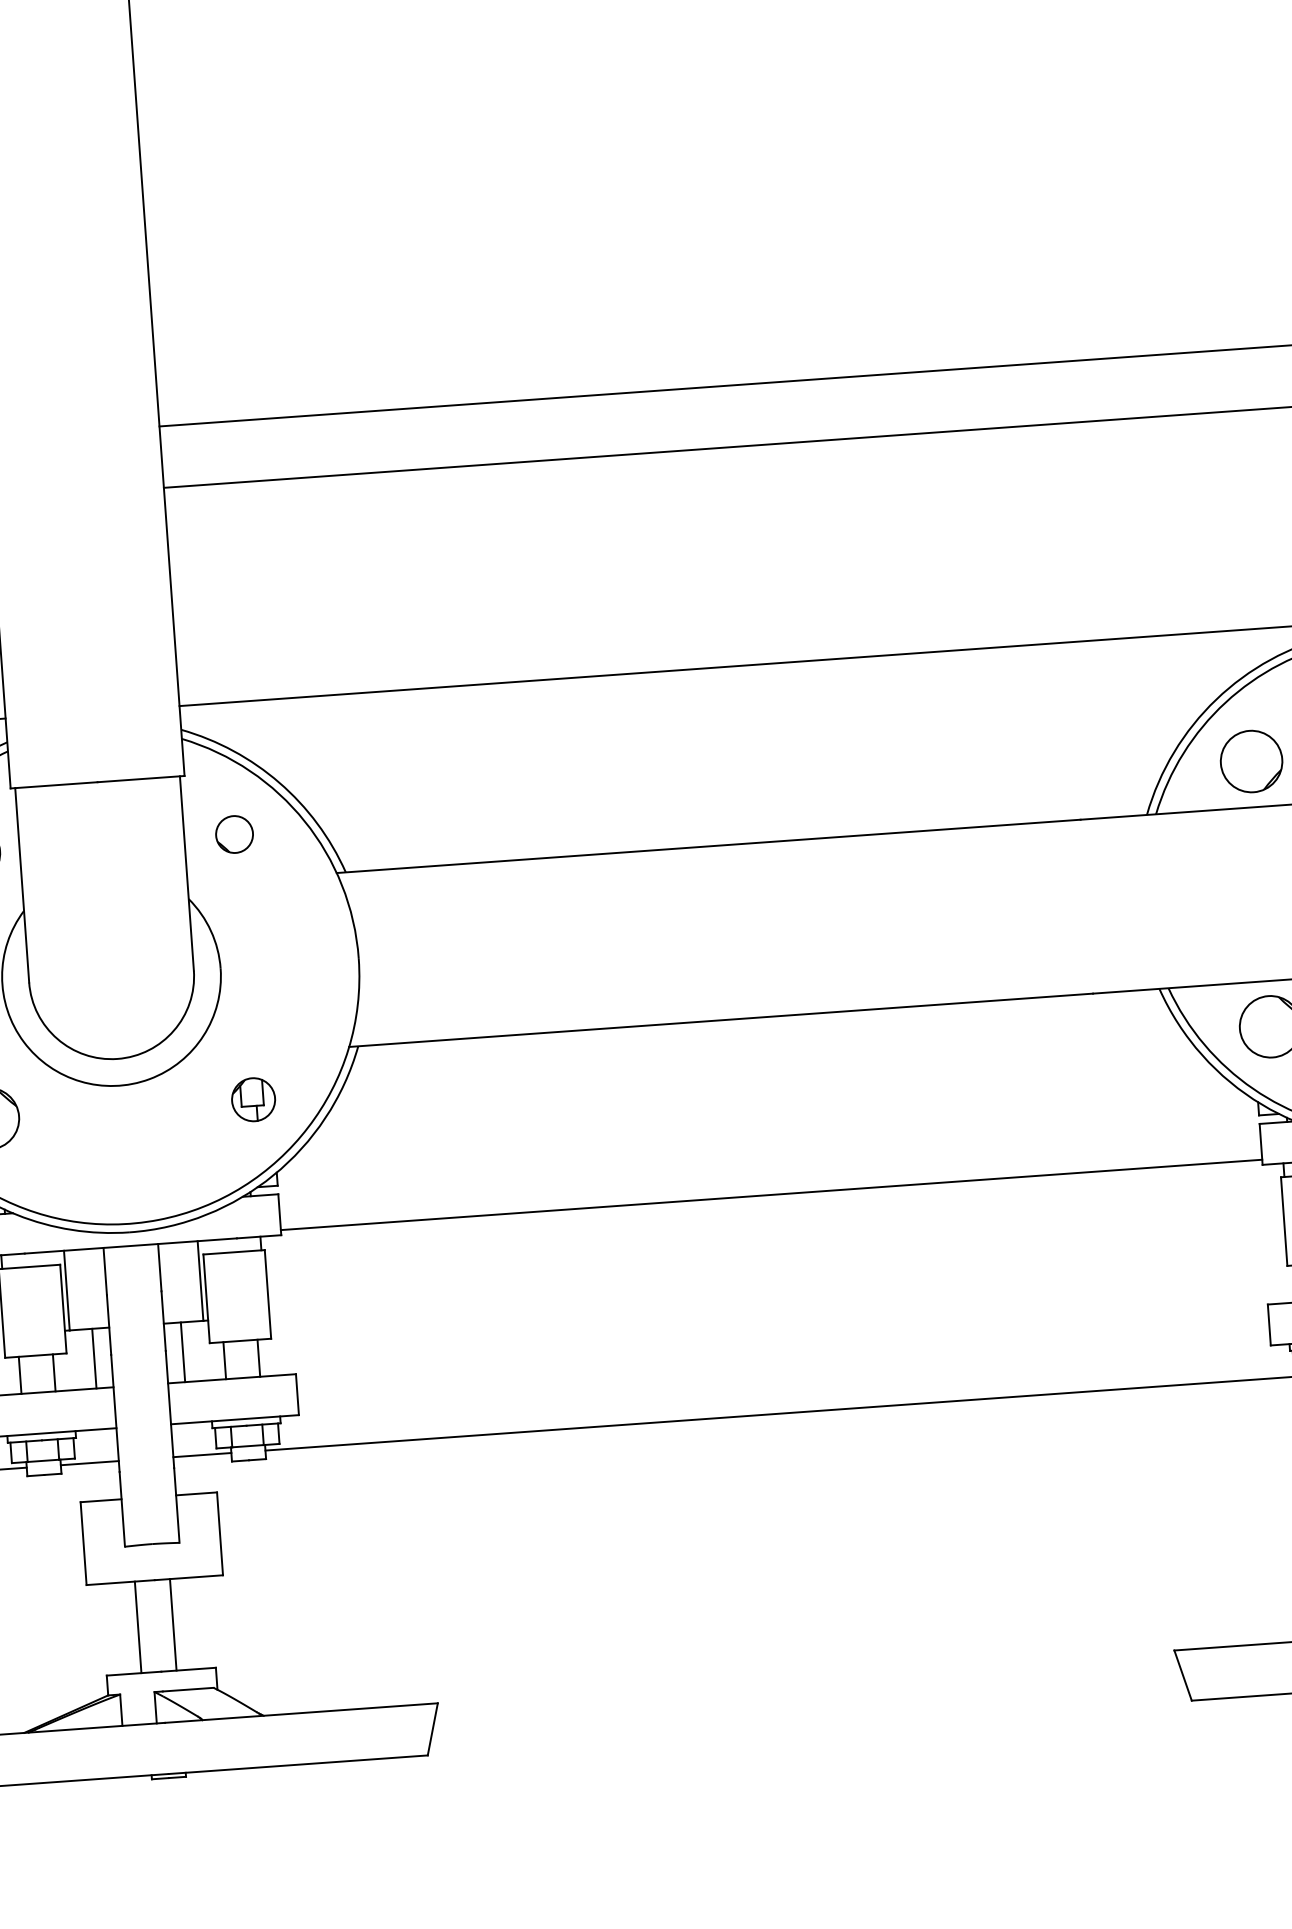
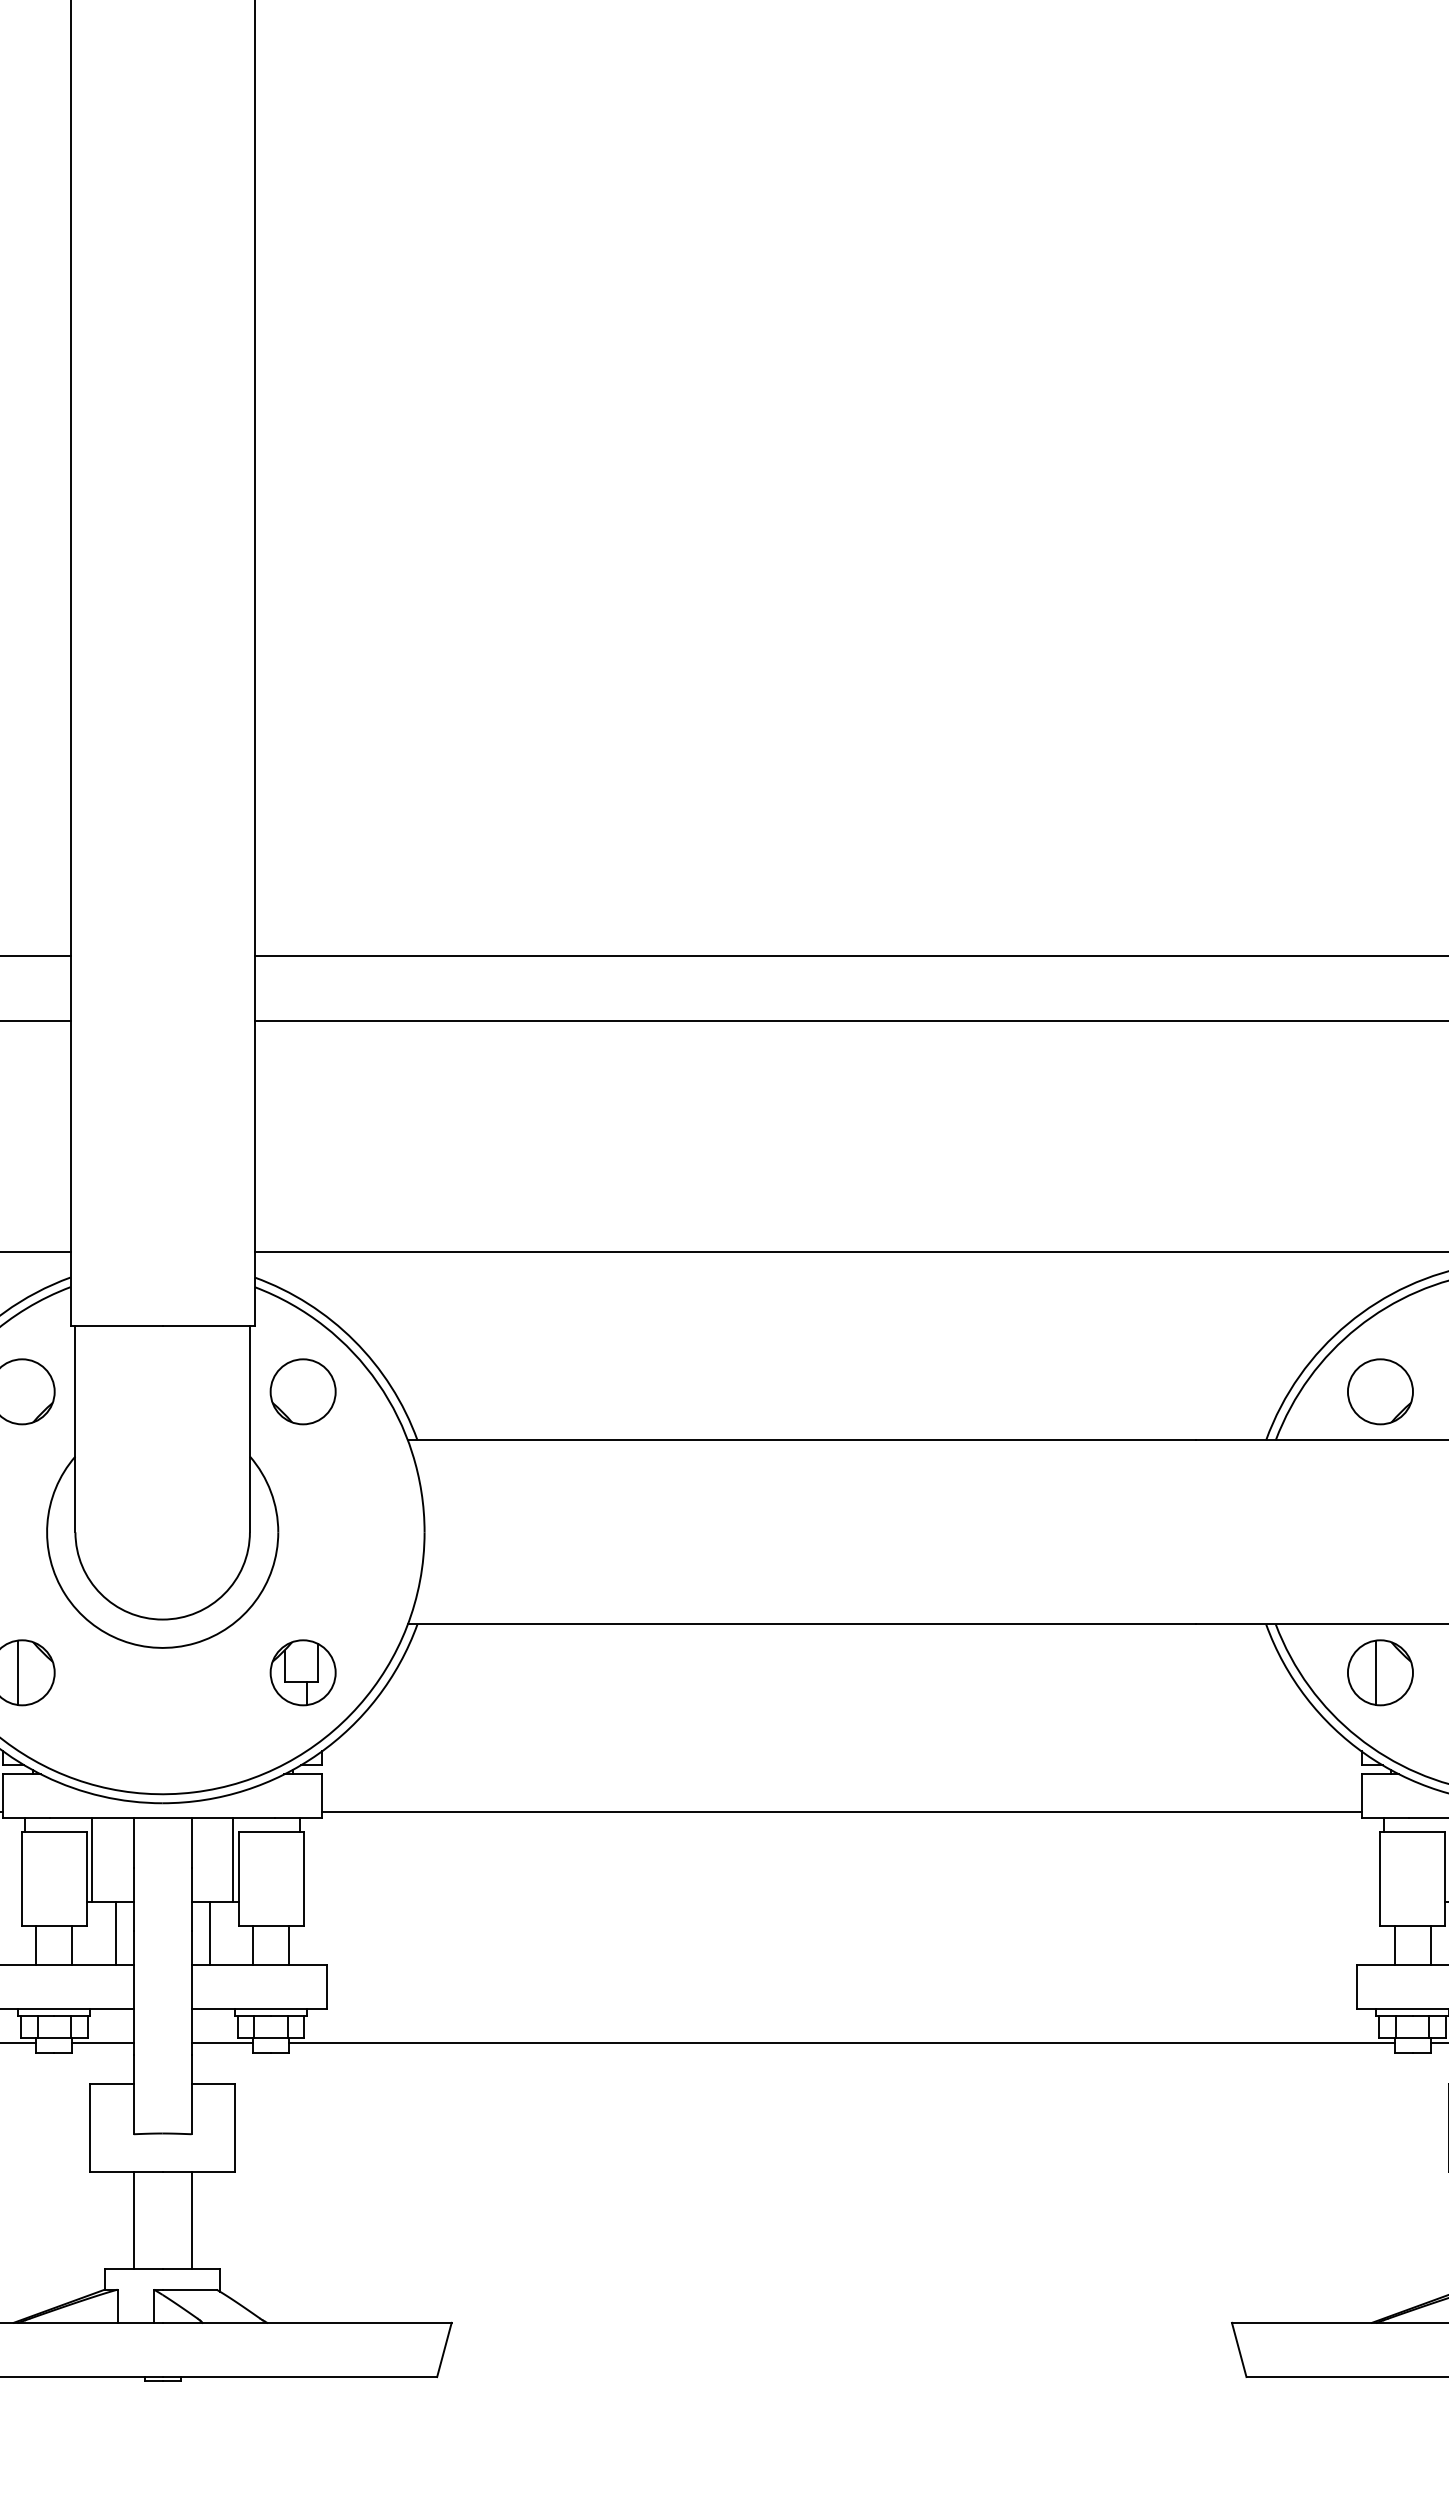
part: (233, 834) -> (302, 1391), size x1.67
line: (1266, 1026) -> (1376, 1672), added
part: (253, 1099) -> (302, 1672), size x1.43
line: (172, 1624) -> (133, 2219), moved
line: (138, 1626) -> (191, 2219), moved

